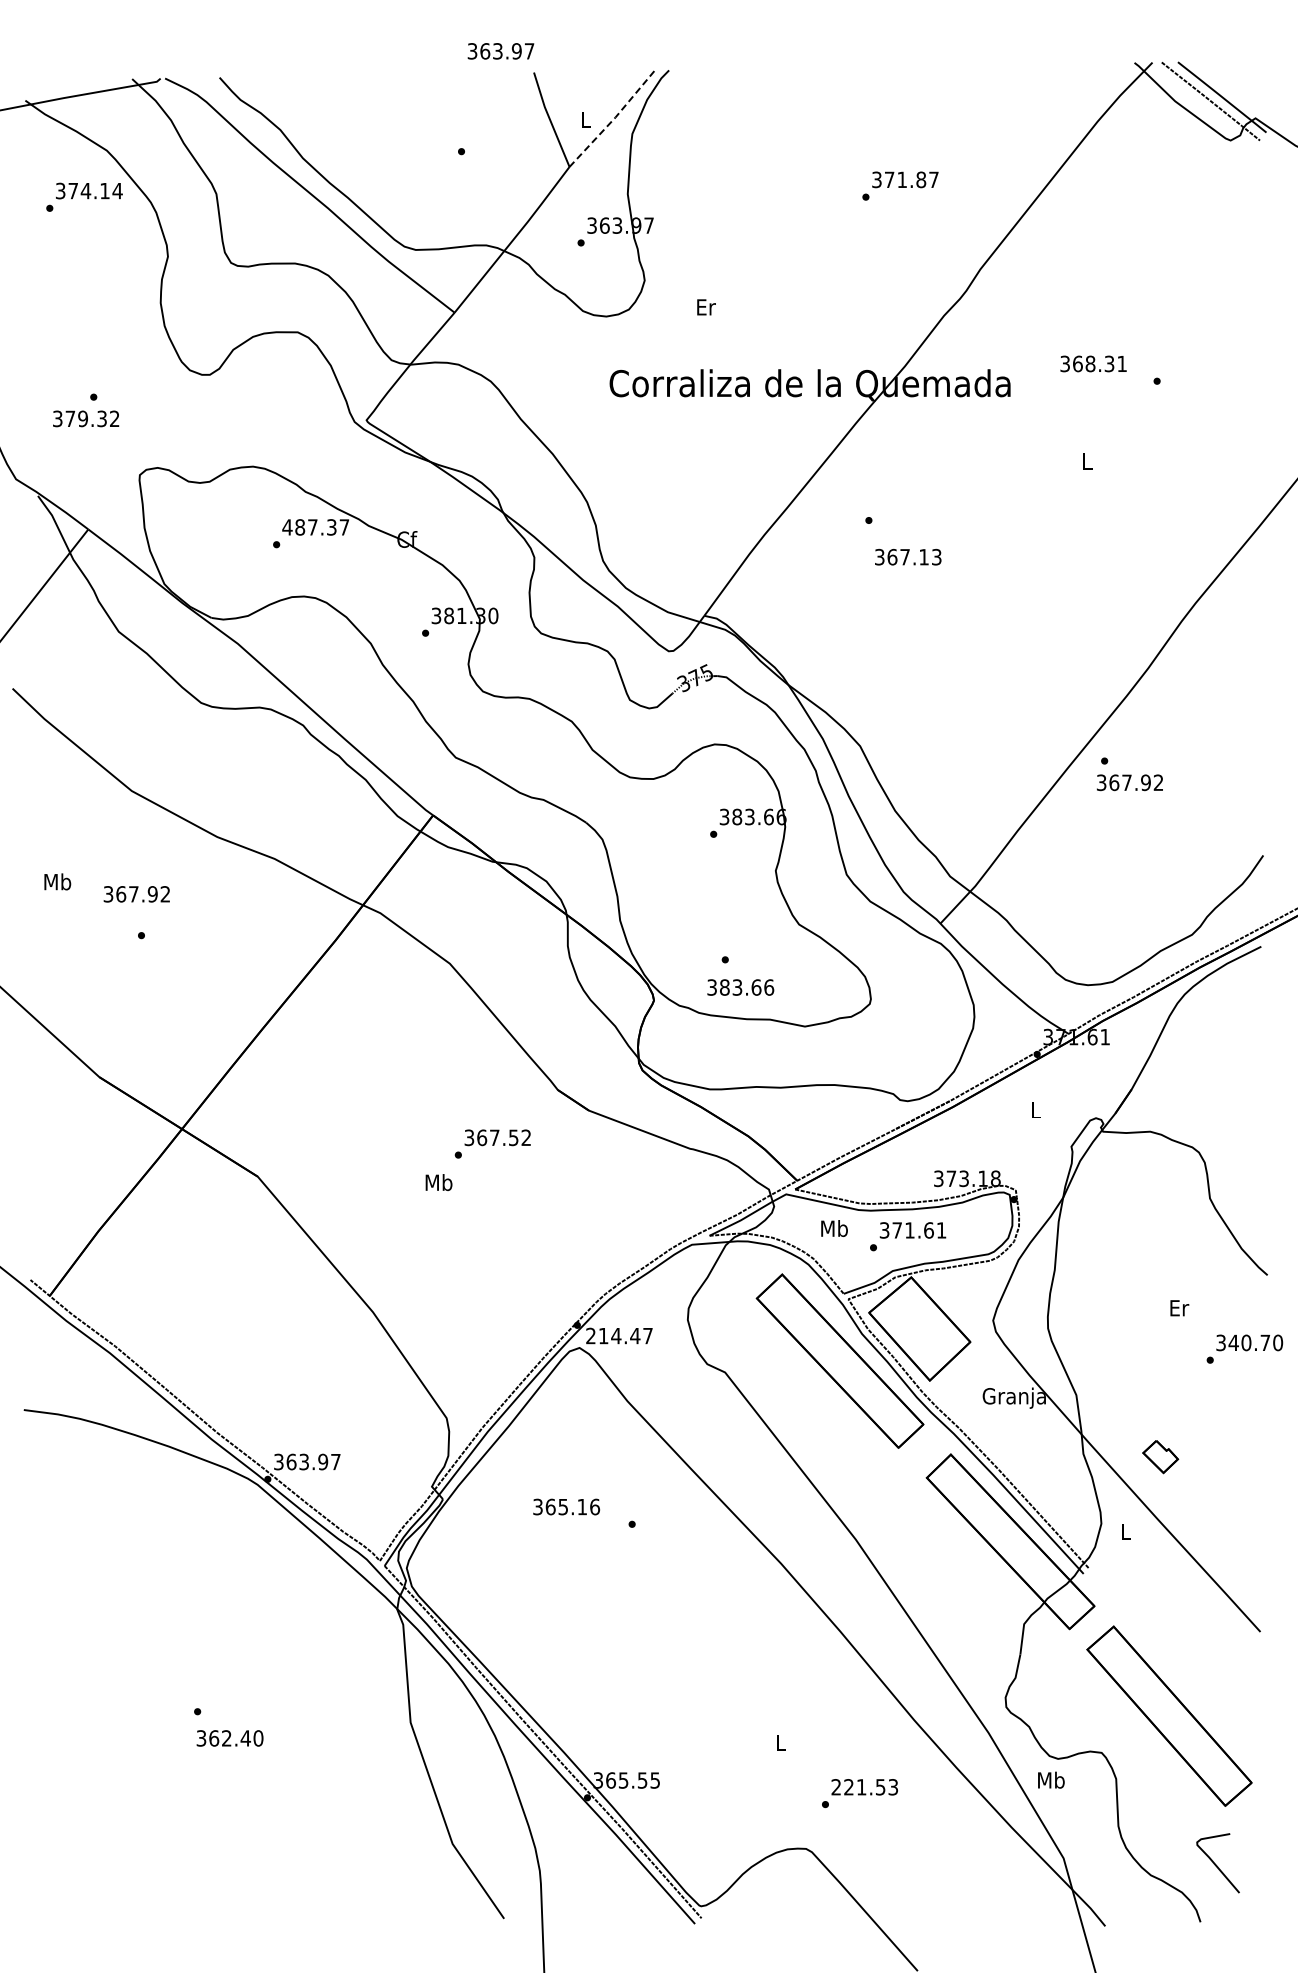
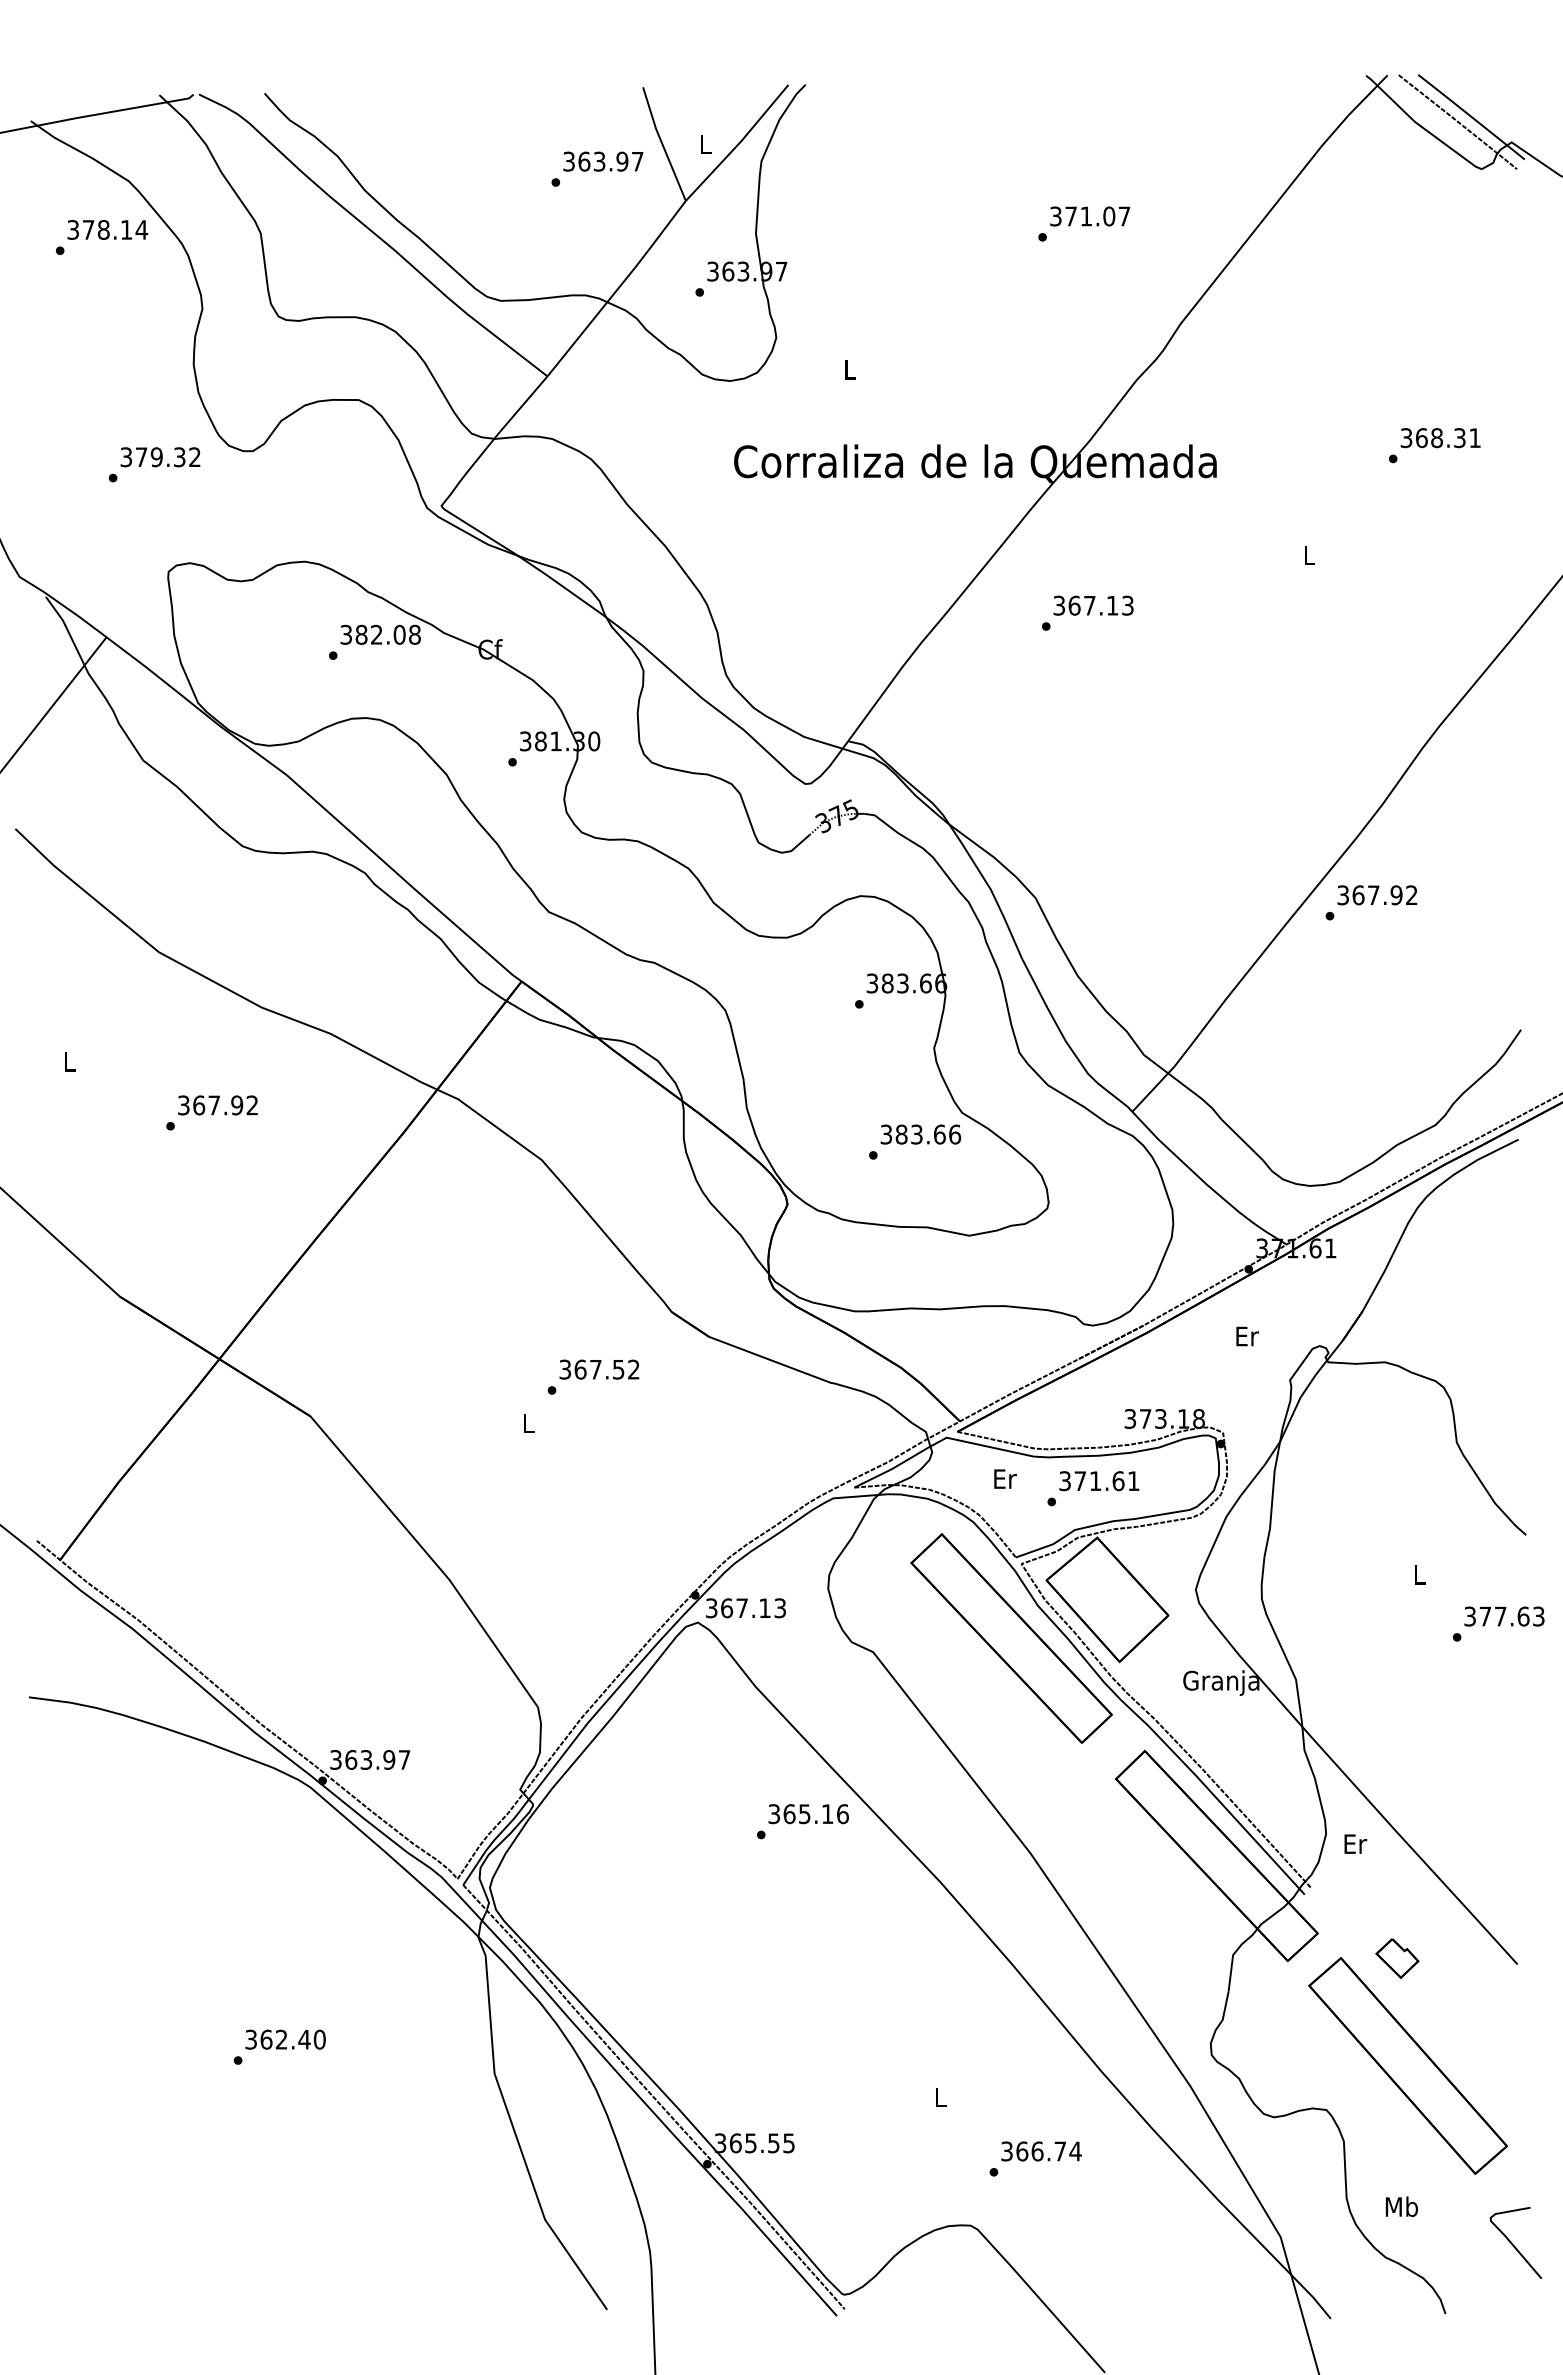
text: (500, 51) -> (602, 161), moved
line: (614, 118) -> (739, 142), dashed -> solid
text: (921, 179) -> (1109, 216), 371.87 -> 371.07
text: (85, 190) -> (103, 229), 374.14 -> 378.14
text: (706, 307) -> (850, 370), Er -> L
text: (1093, 363) -> (1440, 437), moved
text: (86, 418) -> (160, 456), moved
text: (315, 527) -> (380, 634), 487.37 -> 382.08
text: (908, 556) -> (1093, 604), moved
text: (1129, 782) -> (1376, 894), moved
text: (57, 881) -> (69, 1061), Mb -> L
text: (136, 894) -> (217, 1105), moved
text: (740, 987) -> (920, 1134), moved
text: (1035, 1110) -> (1246, 1336), L -> Er
text: (438, 1182) -> (528, 1423), Mb -> L
text: (834, 1228) -> (1004, 1478), Mb -> Er
text: (1179, 1308) -> (1420, 1575), Er -> L
text: (619, 1335) -> (745, 1607), 214.47 -> 367.13
text: (1255, 1342) -> (1511, 1616), 340.70 -> 377.63
part: (1160, 1457) -> (1397, 1959), moved
text: (566, 1506) -> (808, 1813), moved
text: (1125, 1531) -> (1355, 1843), L -> Er
text: (229, 1738) -> (284, 2039), moved
text: (1051, 1779) -> (1402, 2205), moved
text: (864, 1787) -> (1040, 2151), 221.53 -> 366.74
curve: (1216, 1864) -> (1514, 2244), moved

